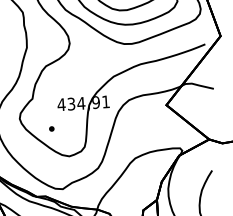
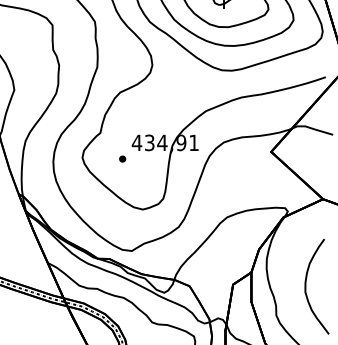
part: (51, 128) -> (122, 158), moved

